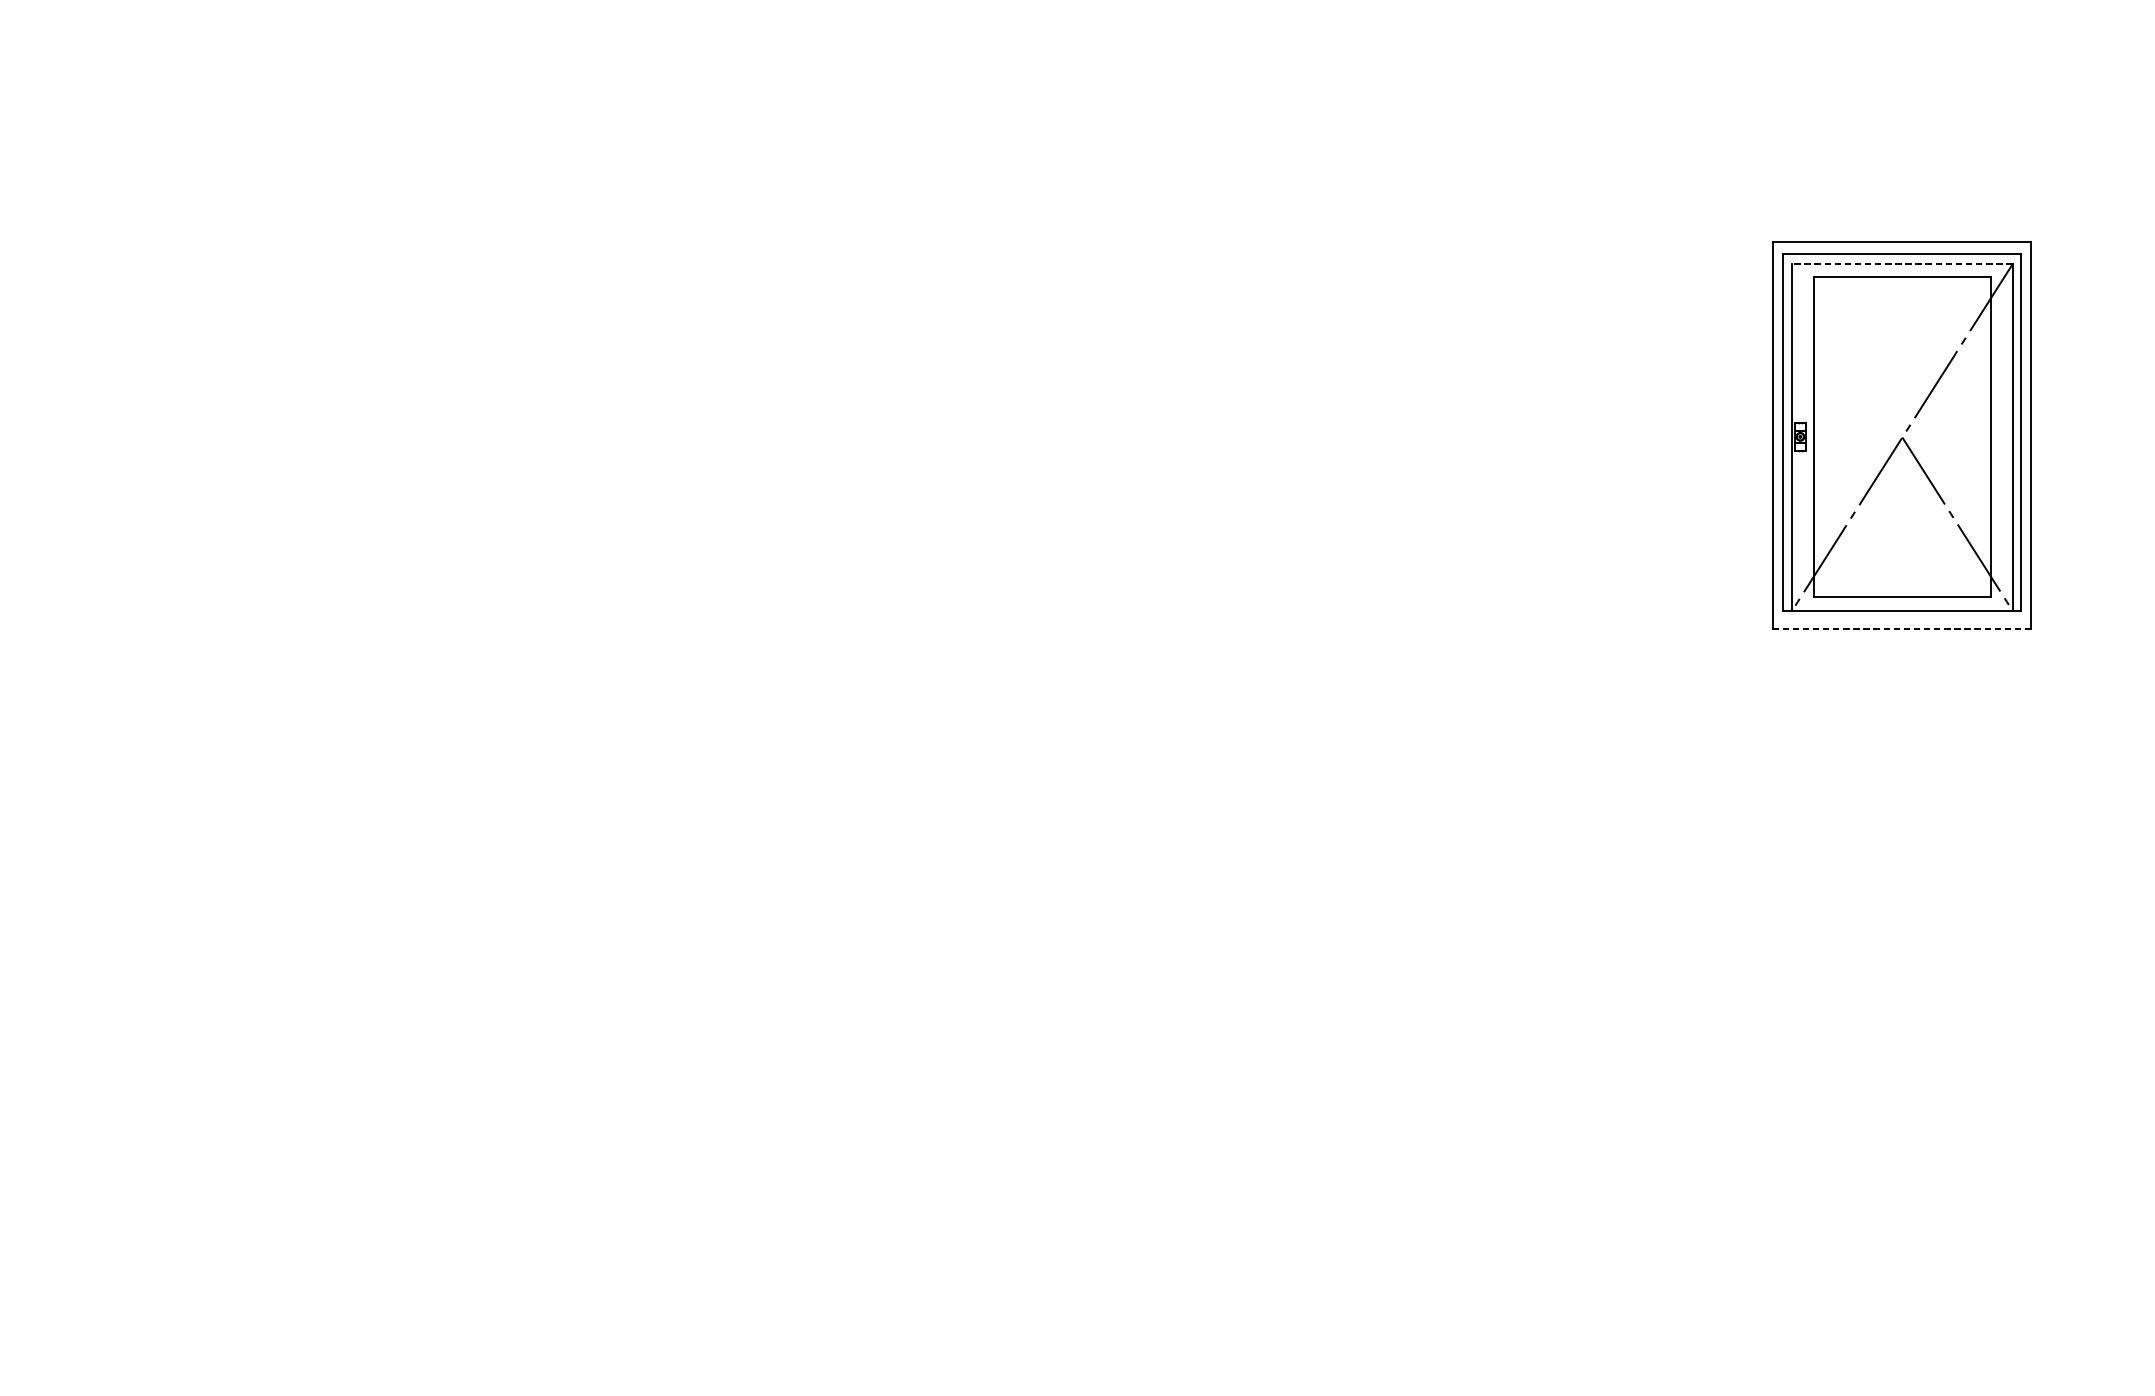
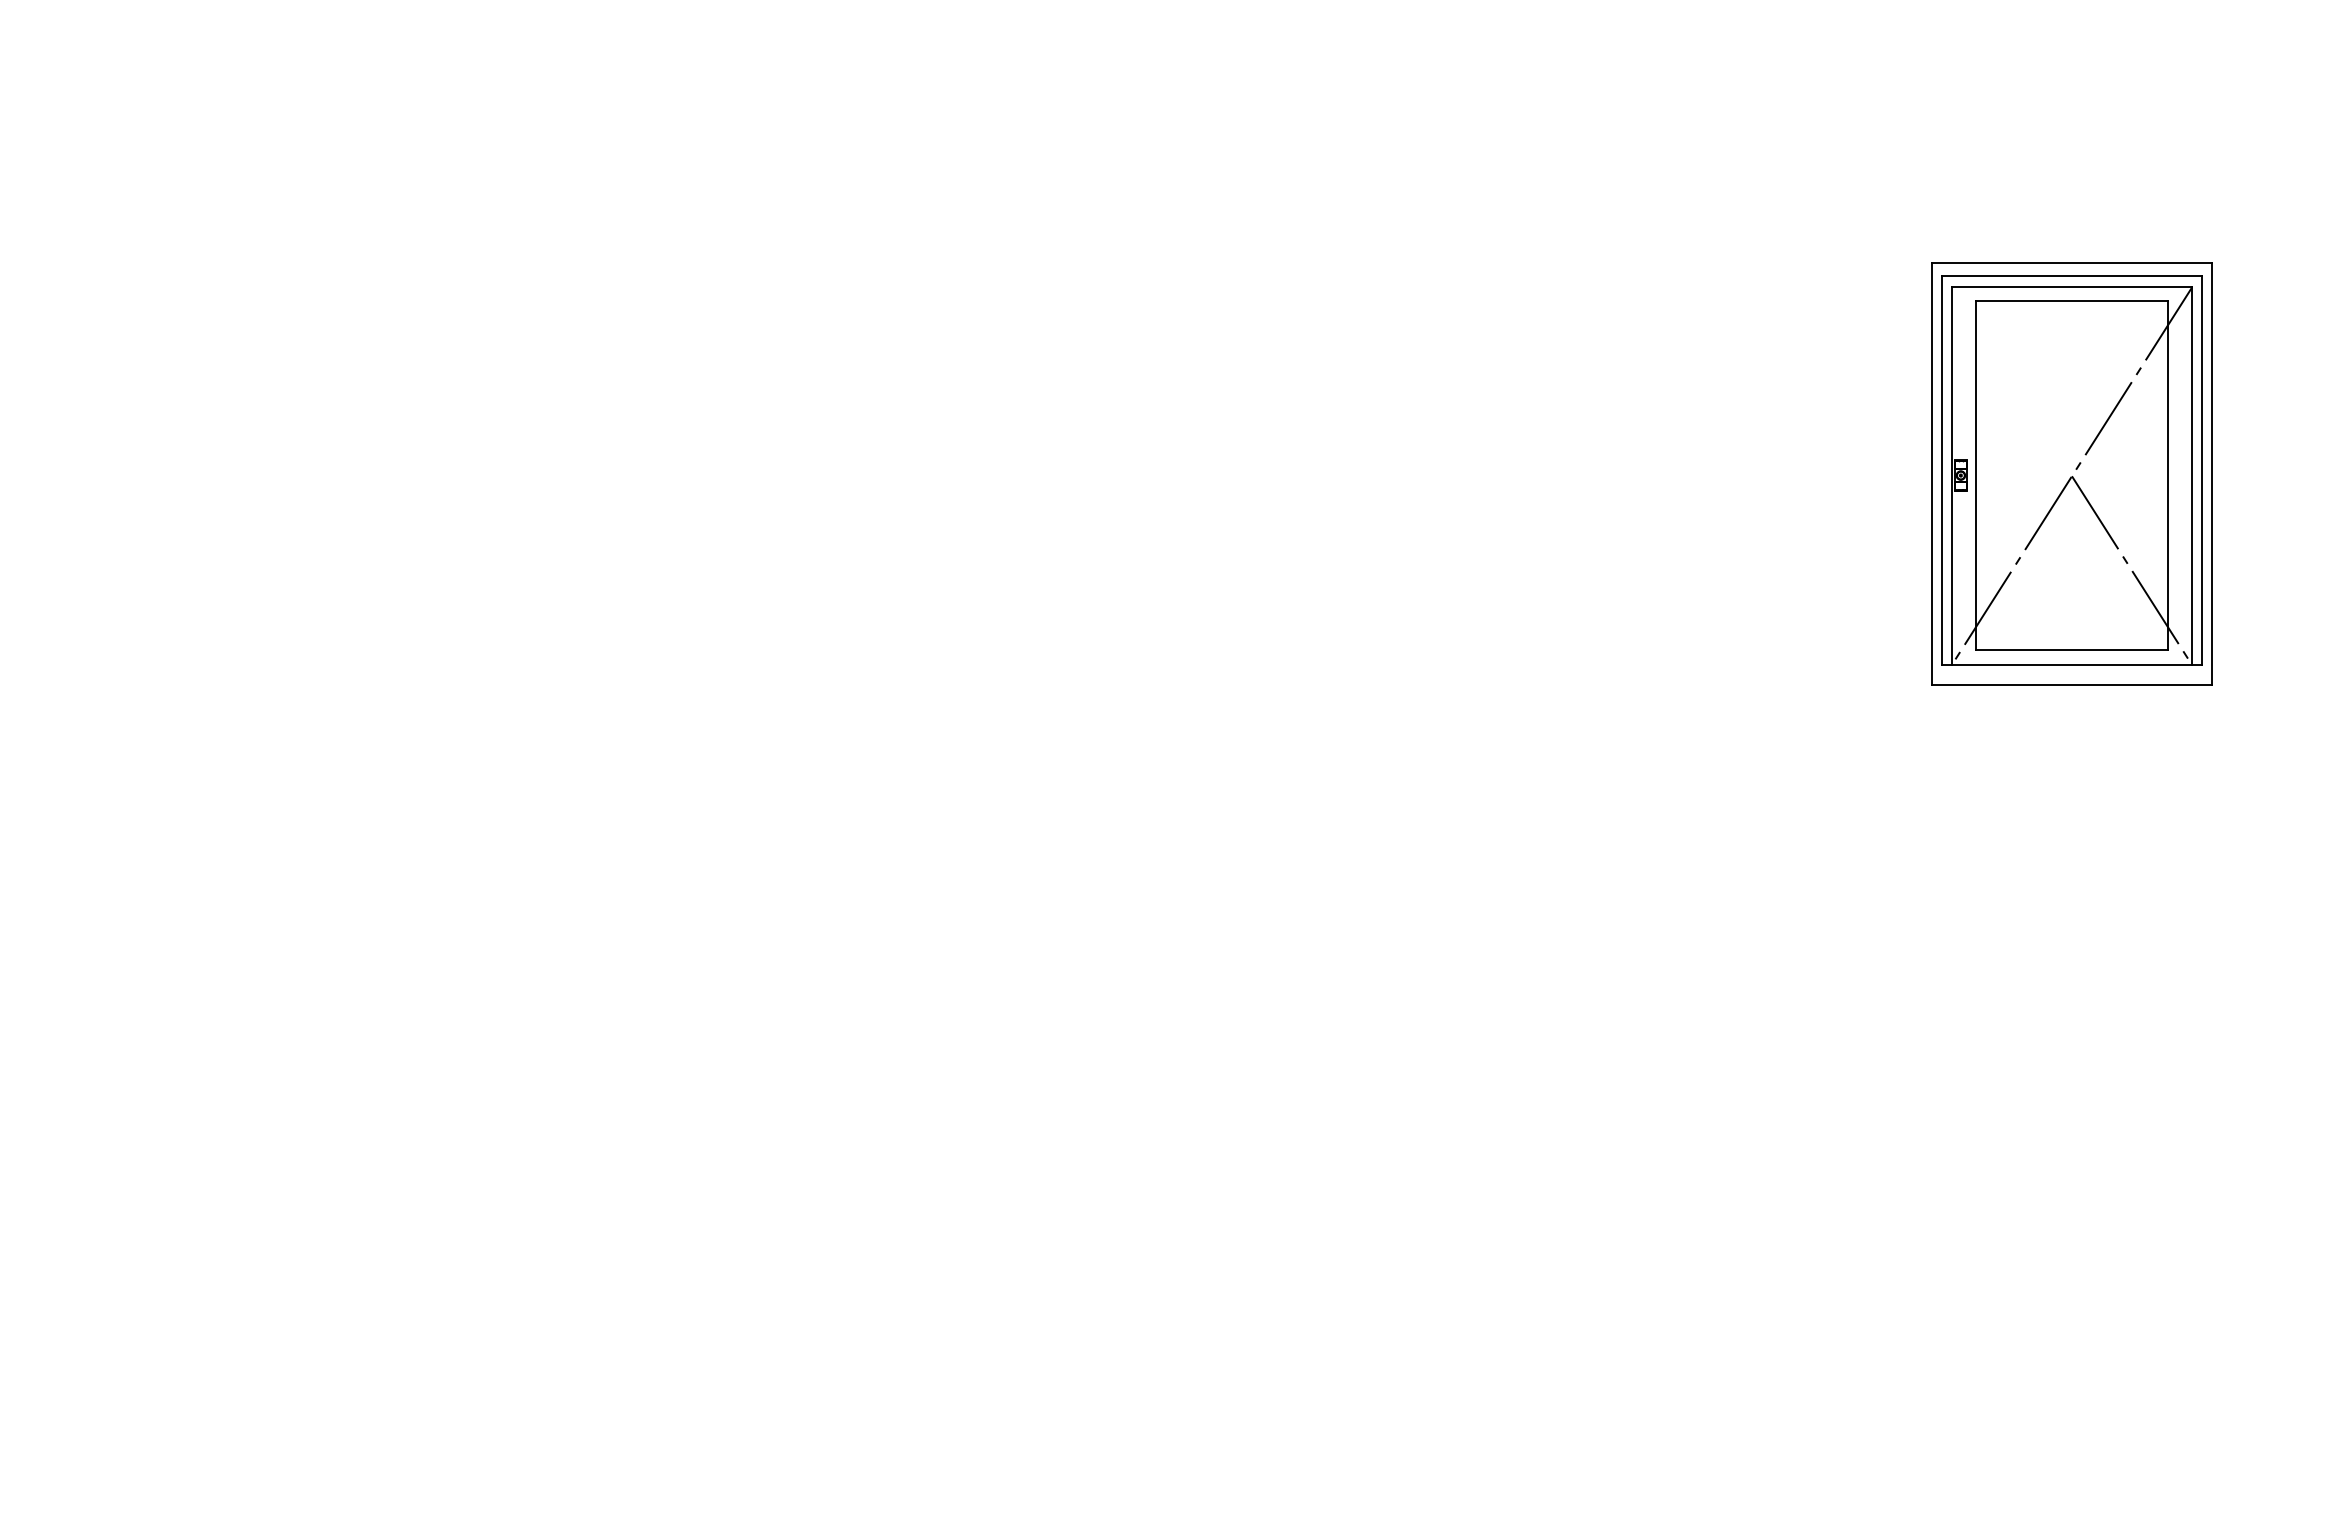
line: (1901, 264) -> (2071, 287), dashed -> solid
line: (1901, 628) -> (2071, 684), dashed -> solid

